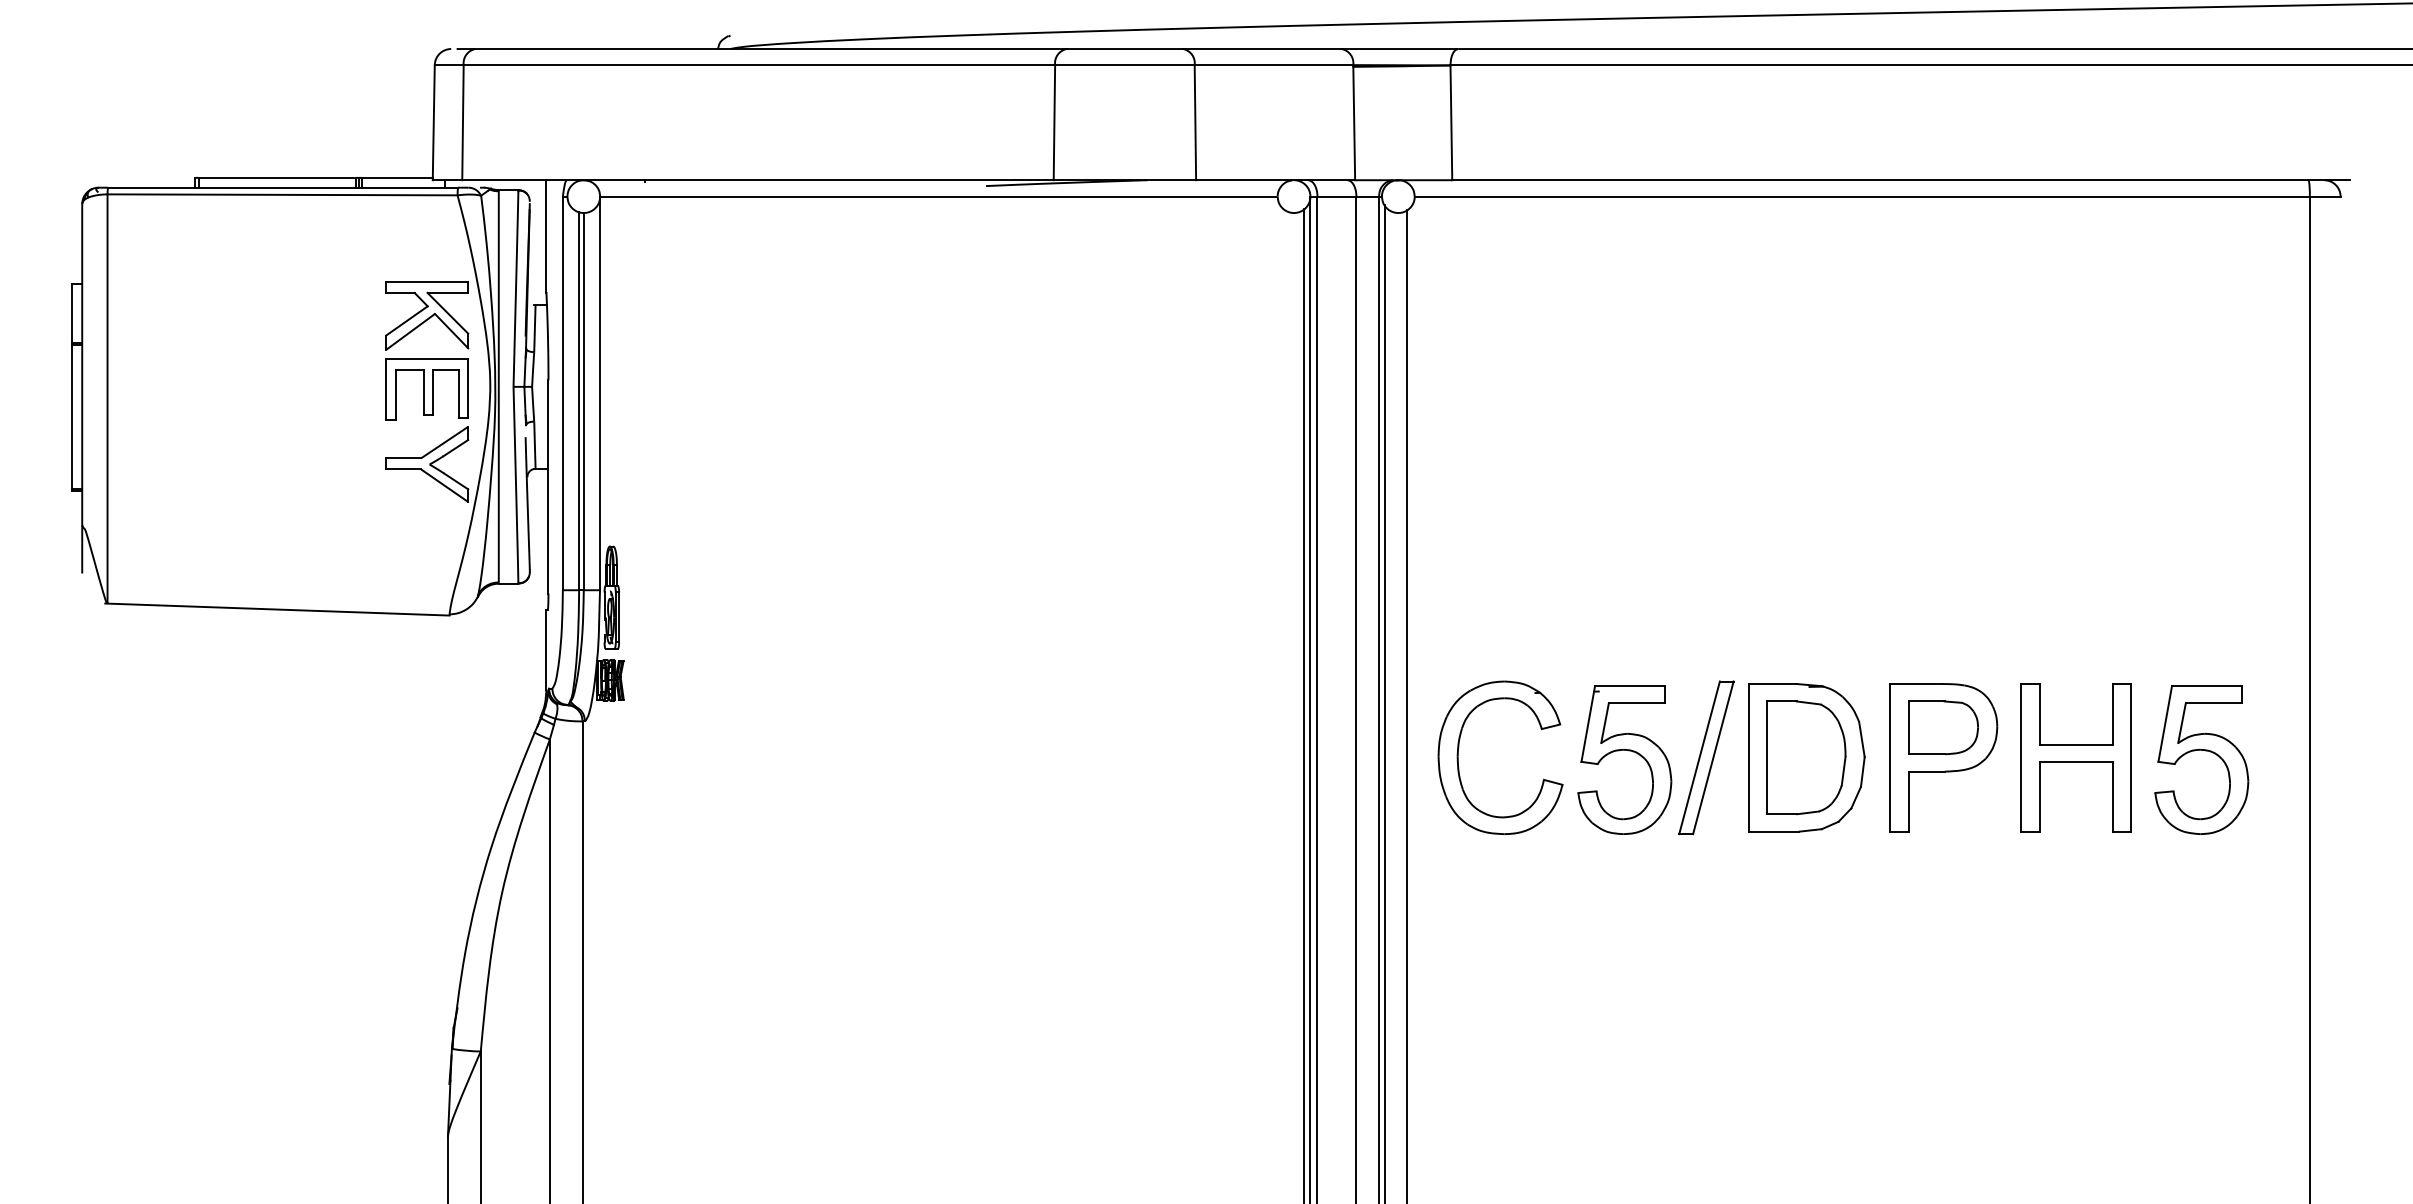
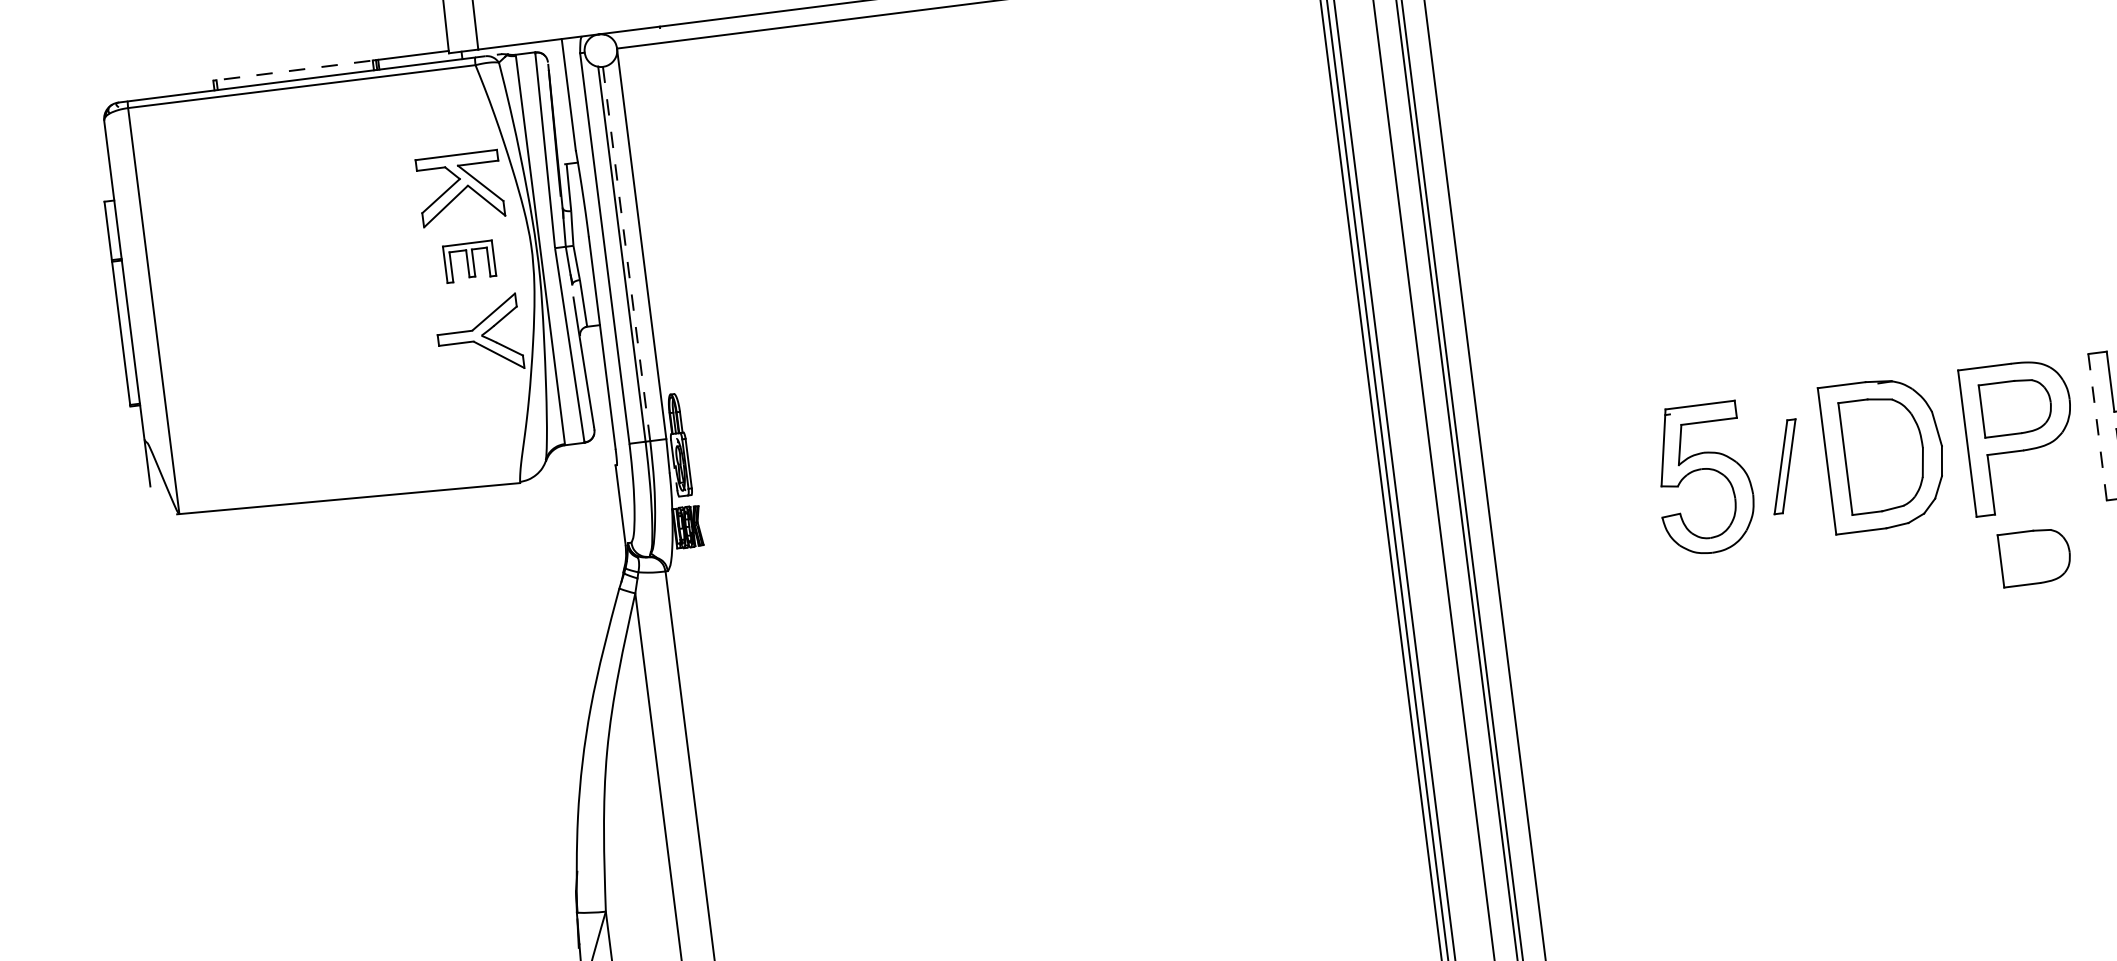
line: (275, 177) -> (292, 70), solid -> dashed
part: (426, 389) -> (469, 261), size x0.6
line: (583, 401) -> (626, 253), solid -> dashed
part: (1458, 757) -> (1539, 497), removed
part: (1706, 757) -> (1785, 466), size x0.6
line: (2021, 757) -> (2097, 426), solid -> dashed
part: (1943, 878) -> (2035, 556), added

